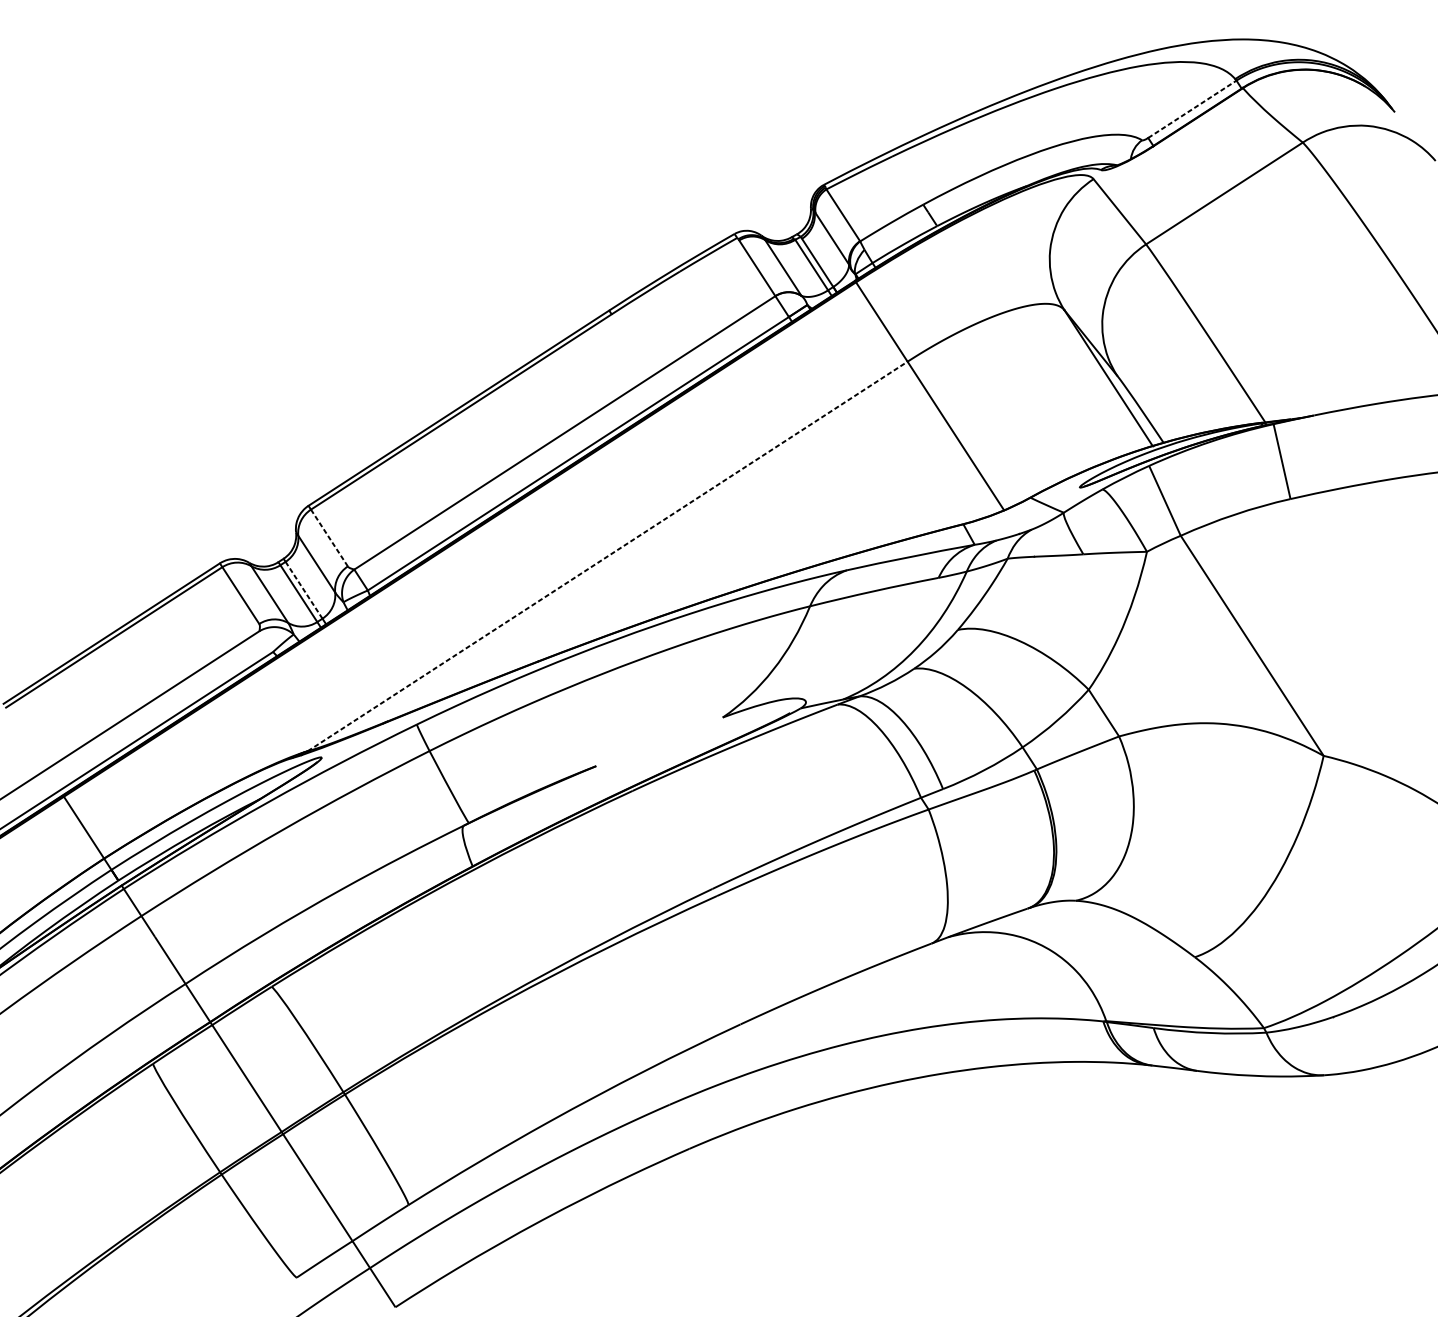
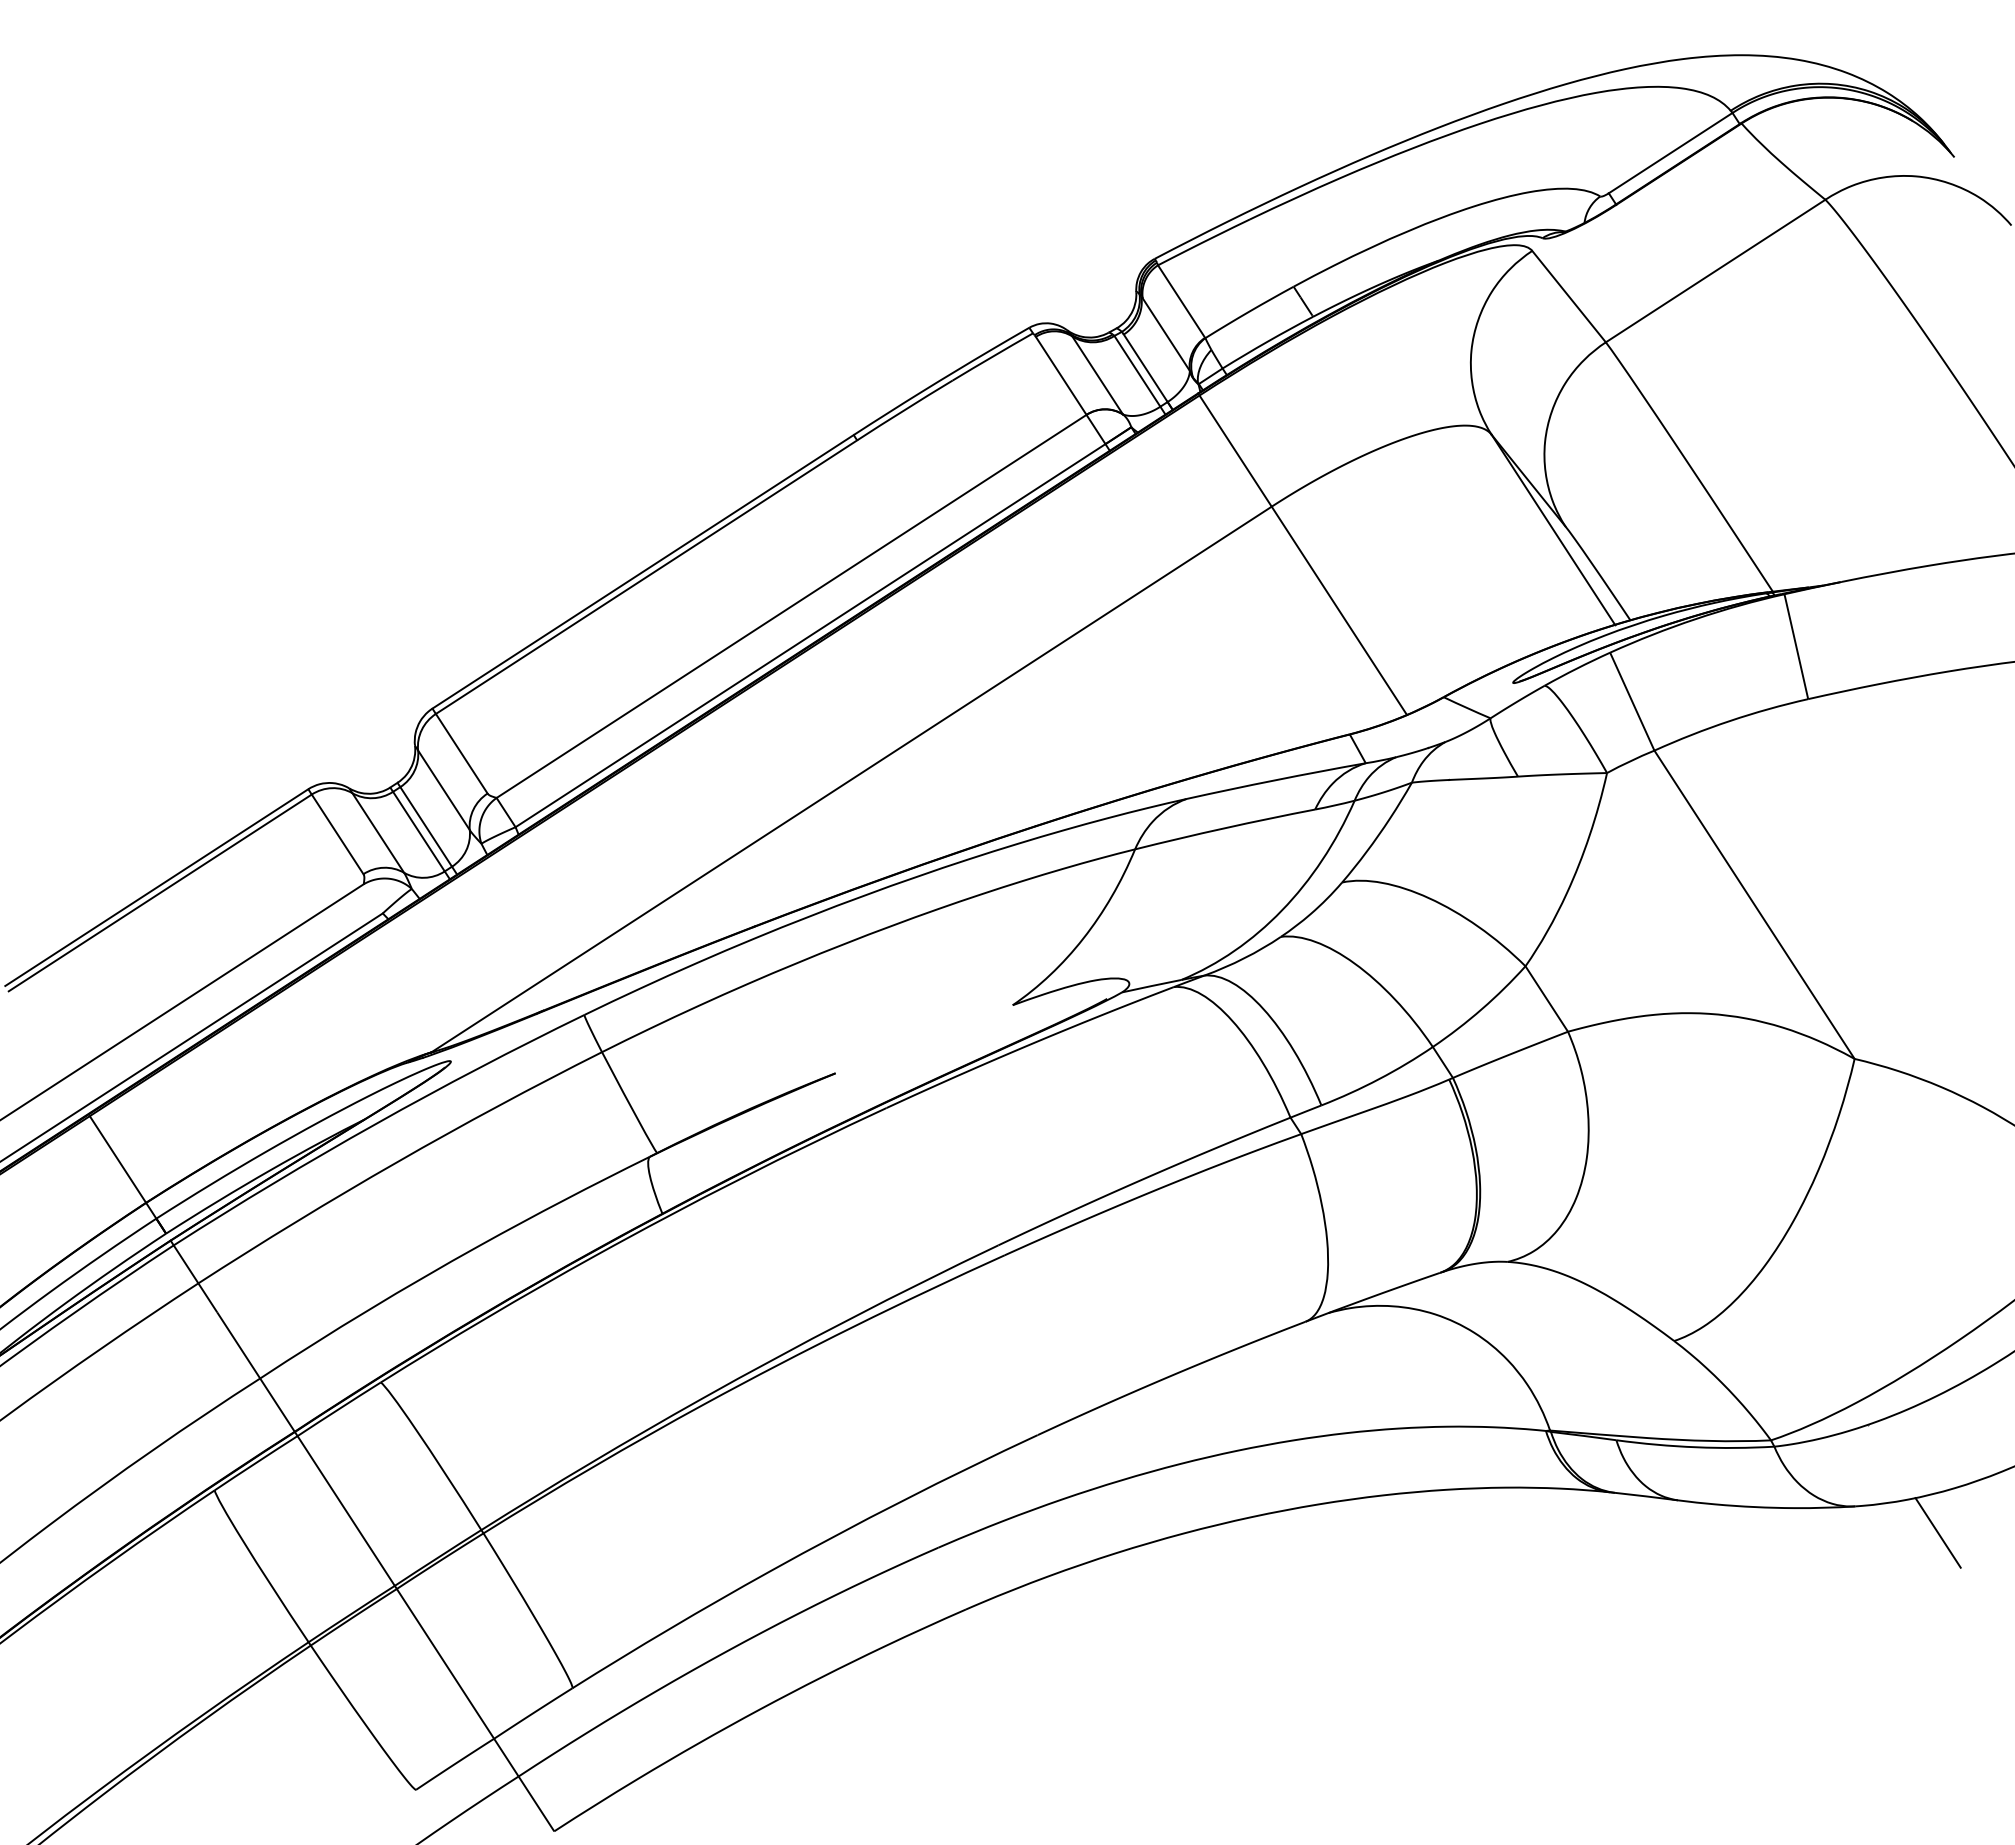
line: (1192, 109) -> (1670, 153), dashed -> solid
line: (329, 537) -> (461, 753), dashed -> solid
line: (607, 556) -> (851, 779), dashed -> solid
line: (304, 590) -> (426, 827), dashed -> solid
line: (1382, 1093) -> (1937, 1532), added

